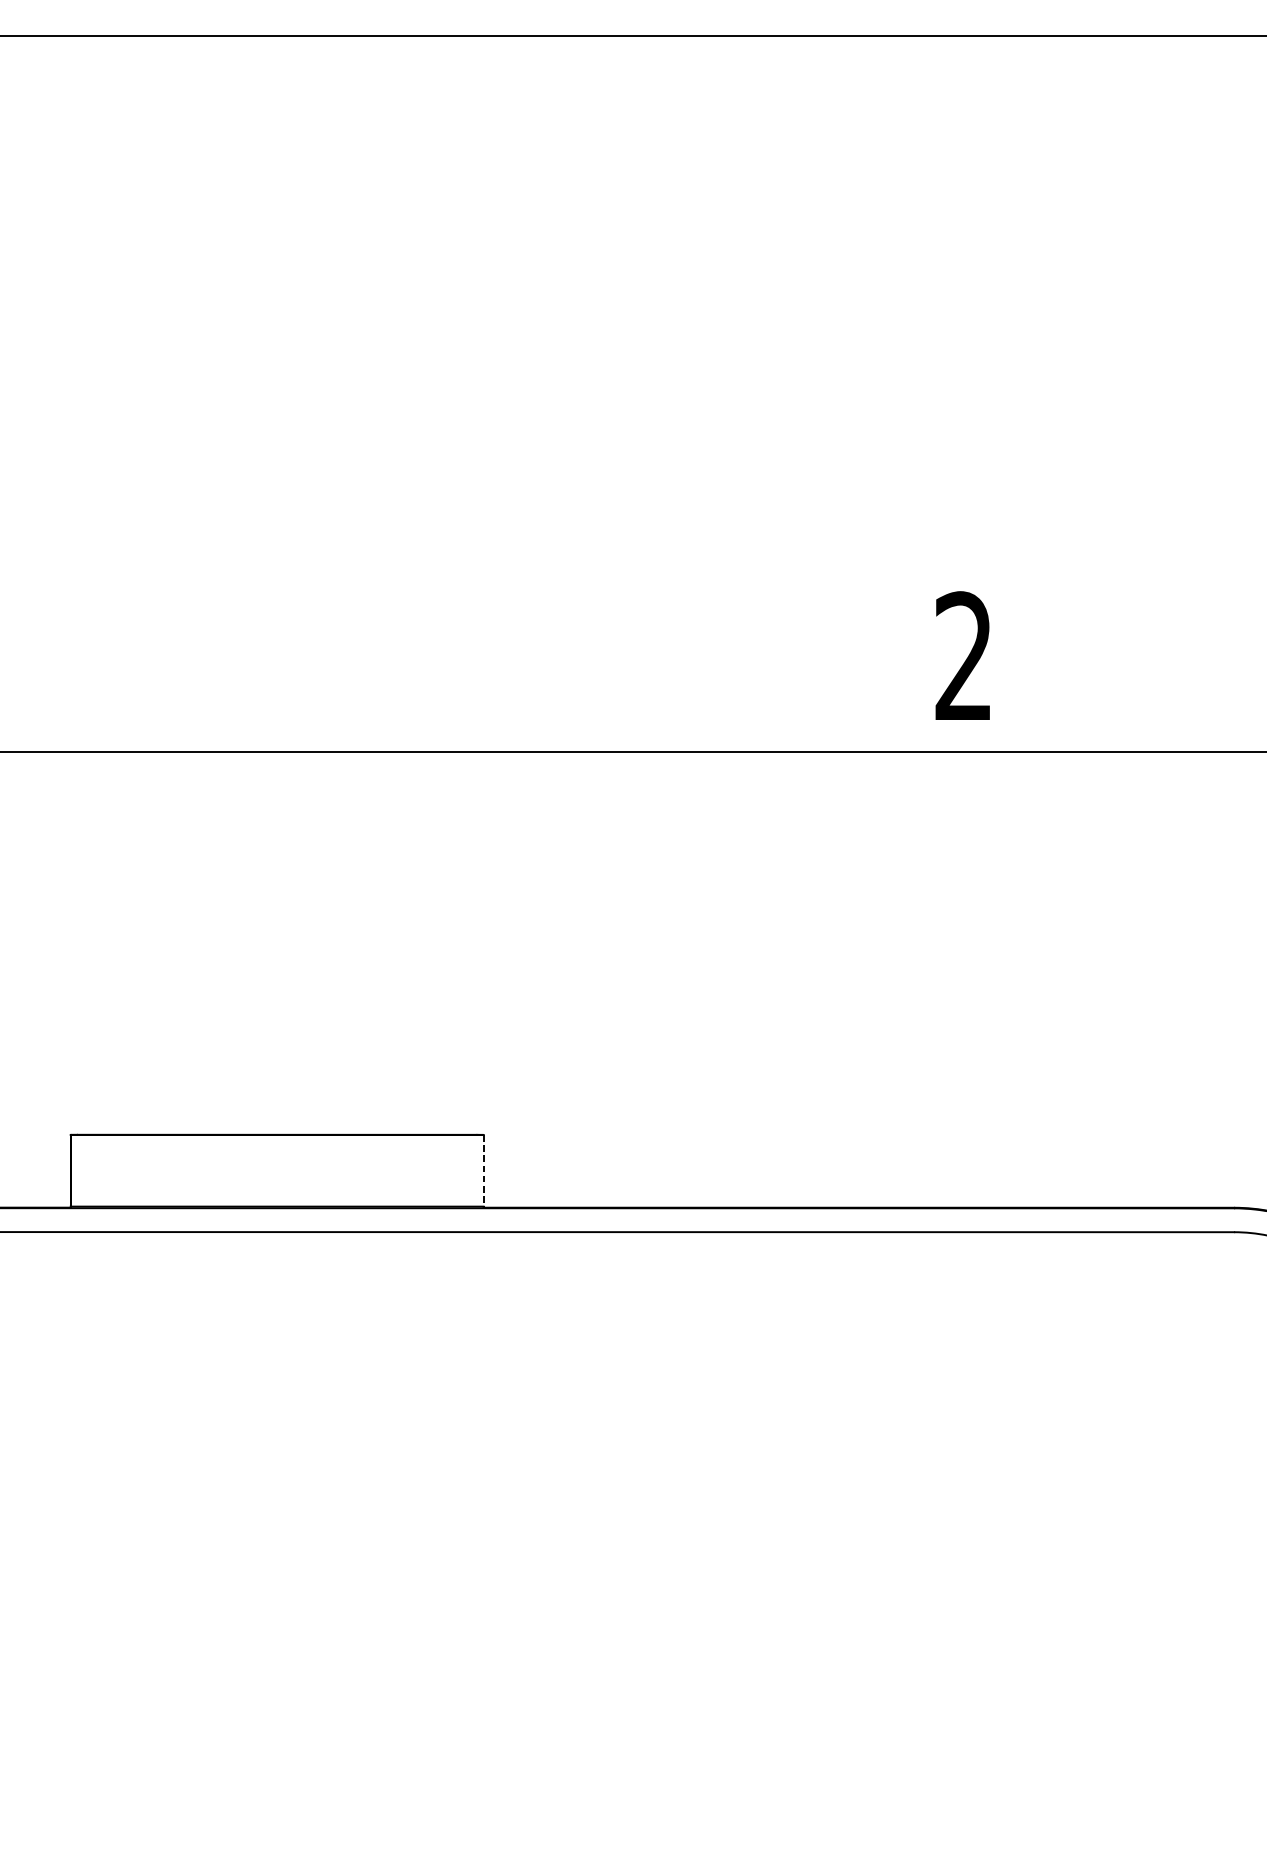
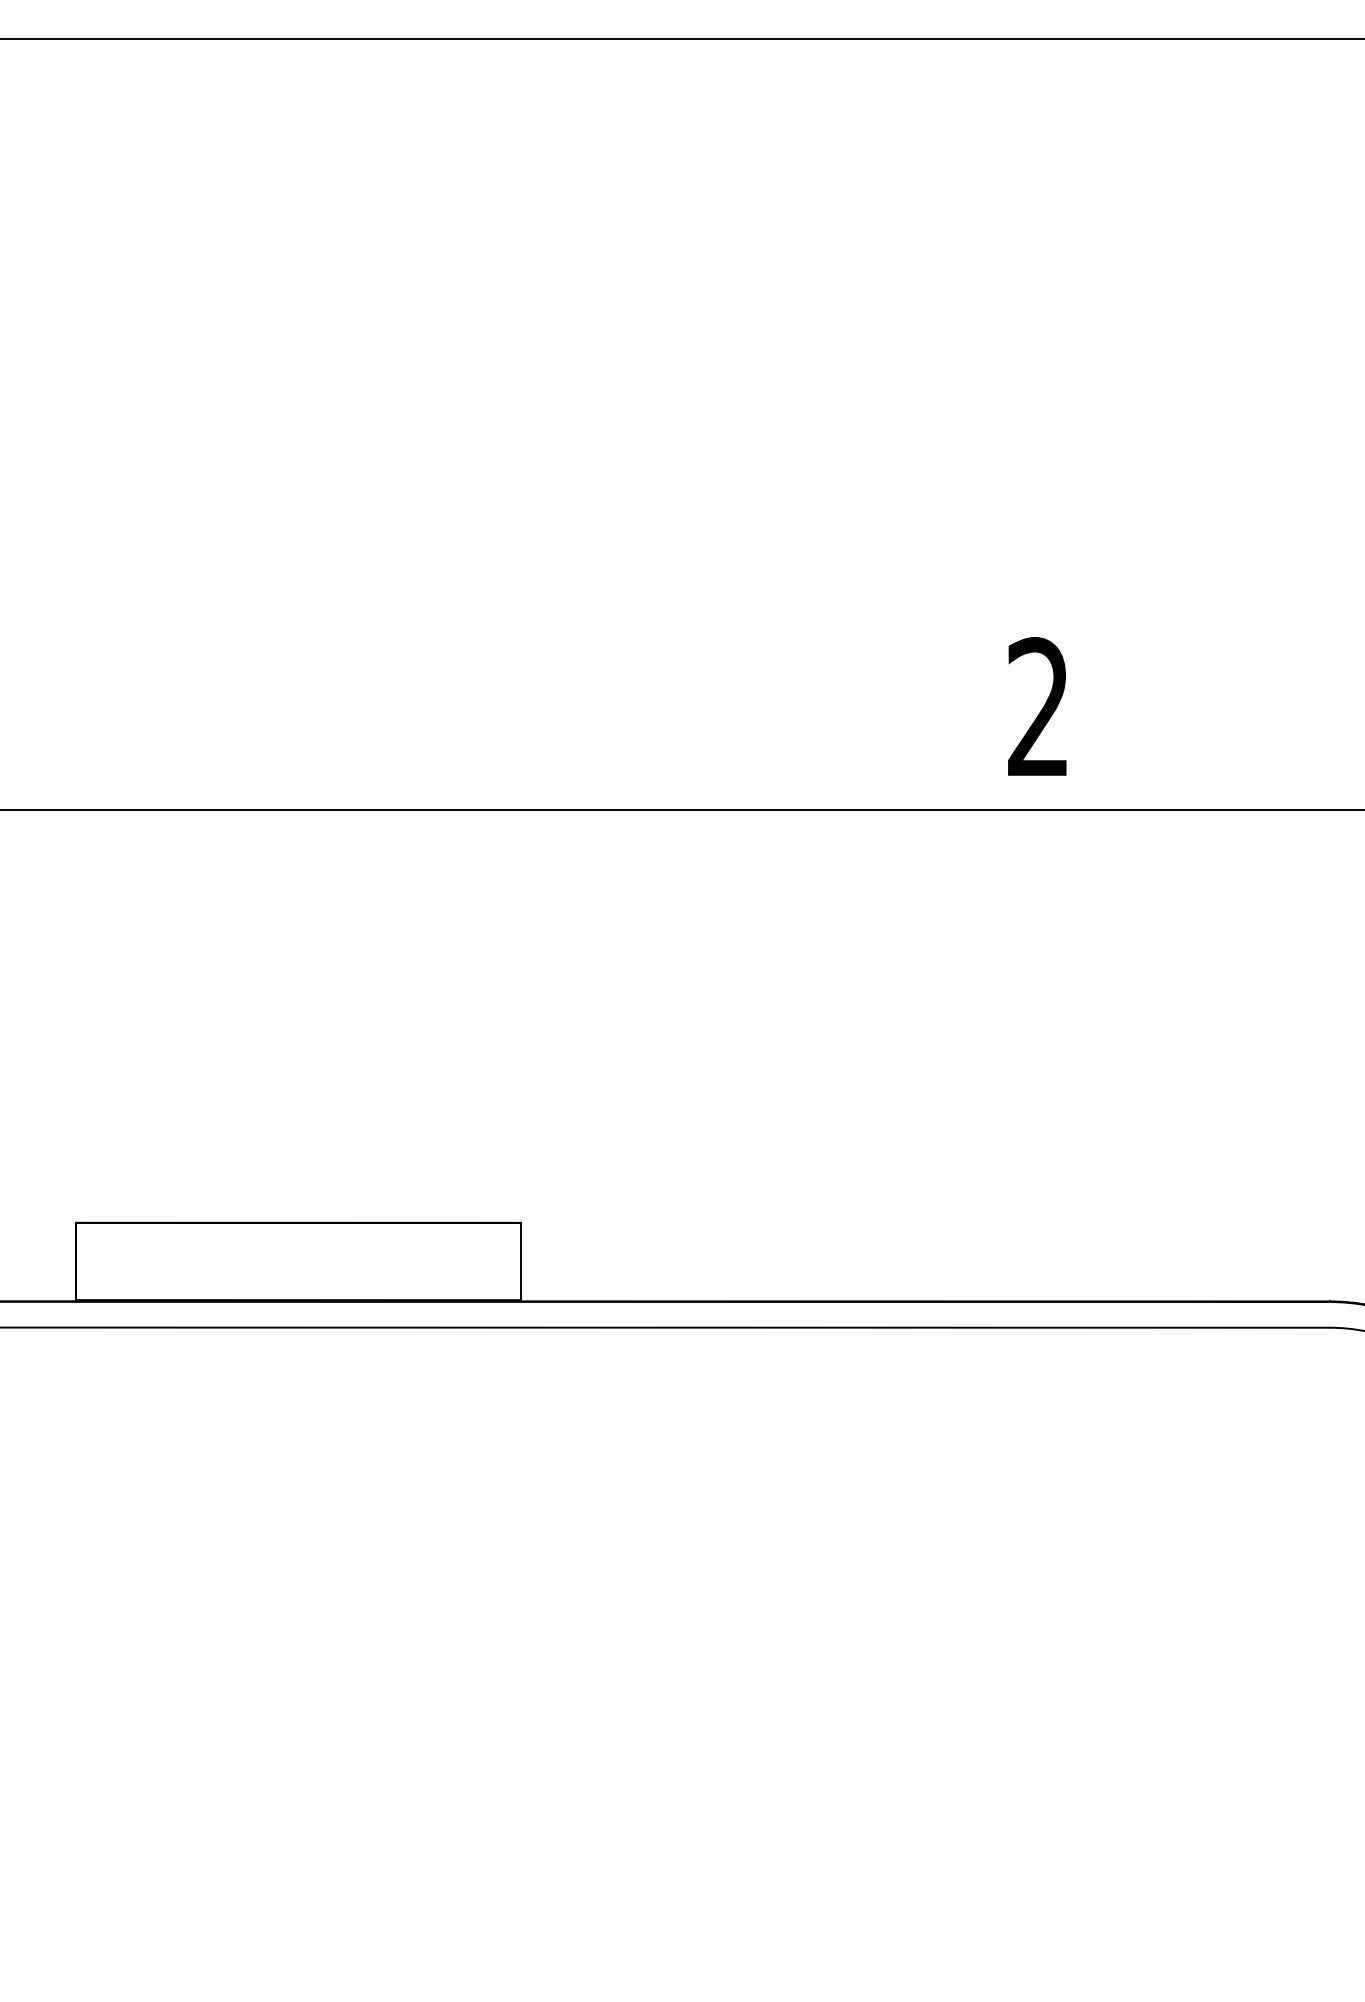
line: (483, 1170) -> (520, 1261), dashed -> solid

